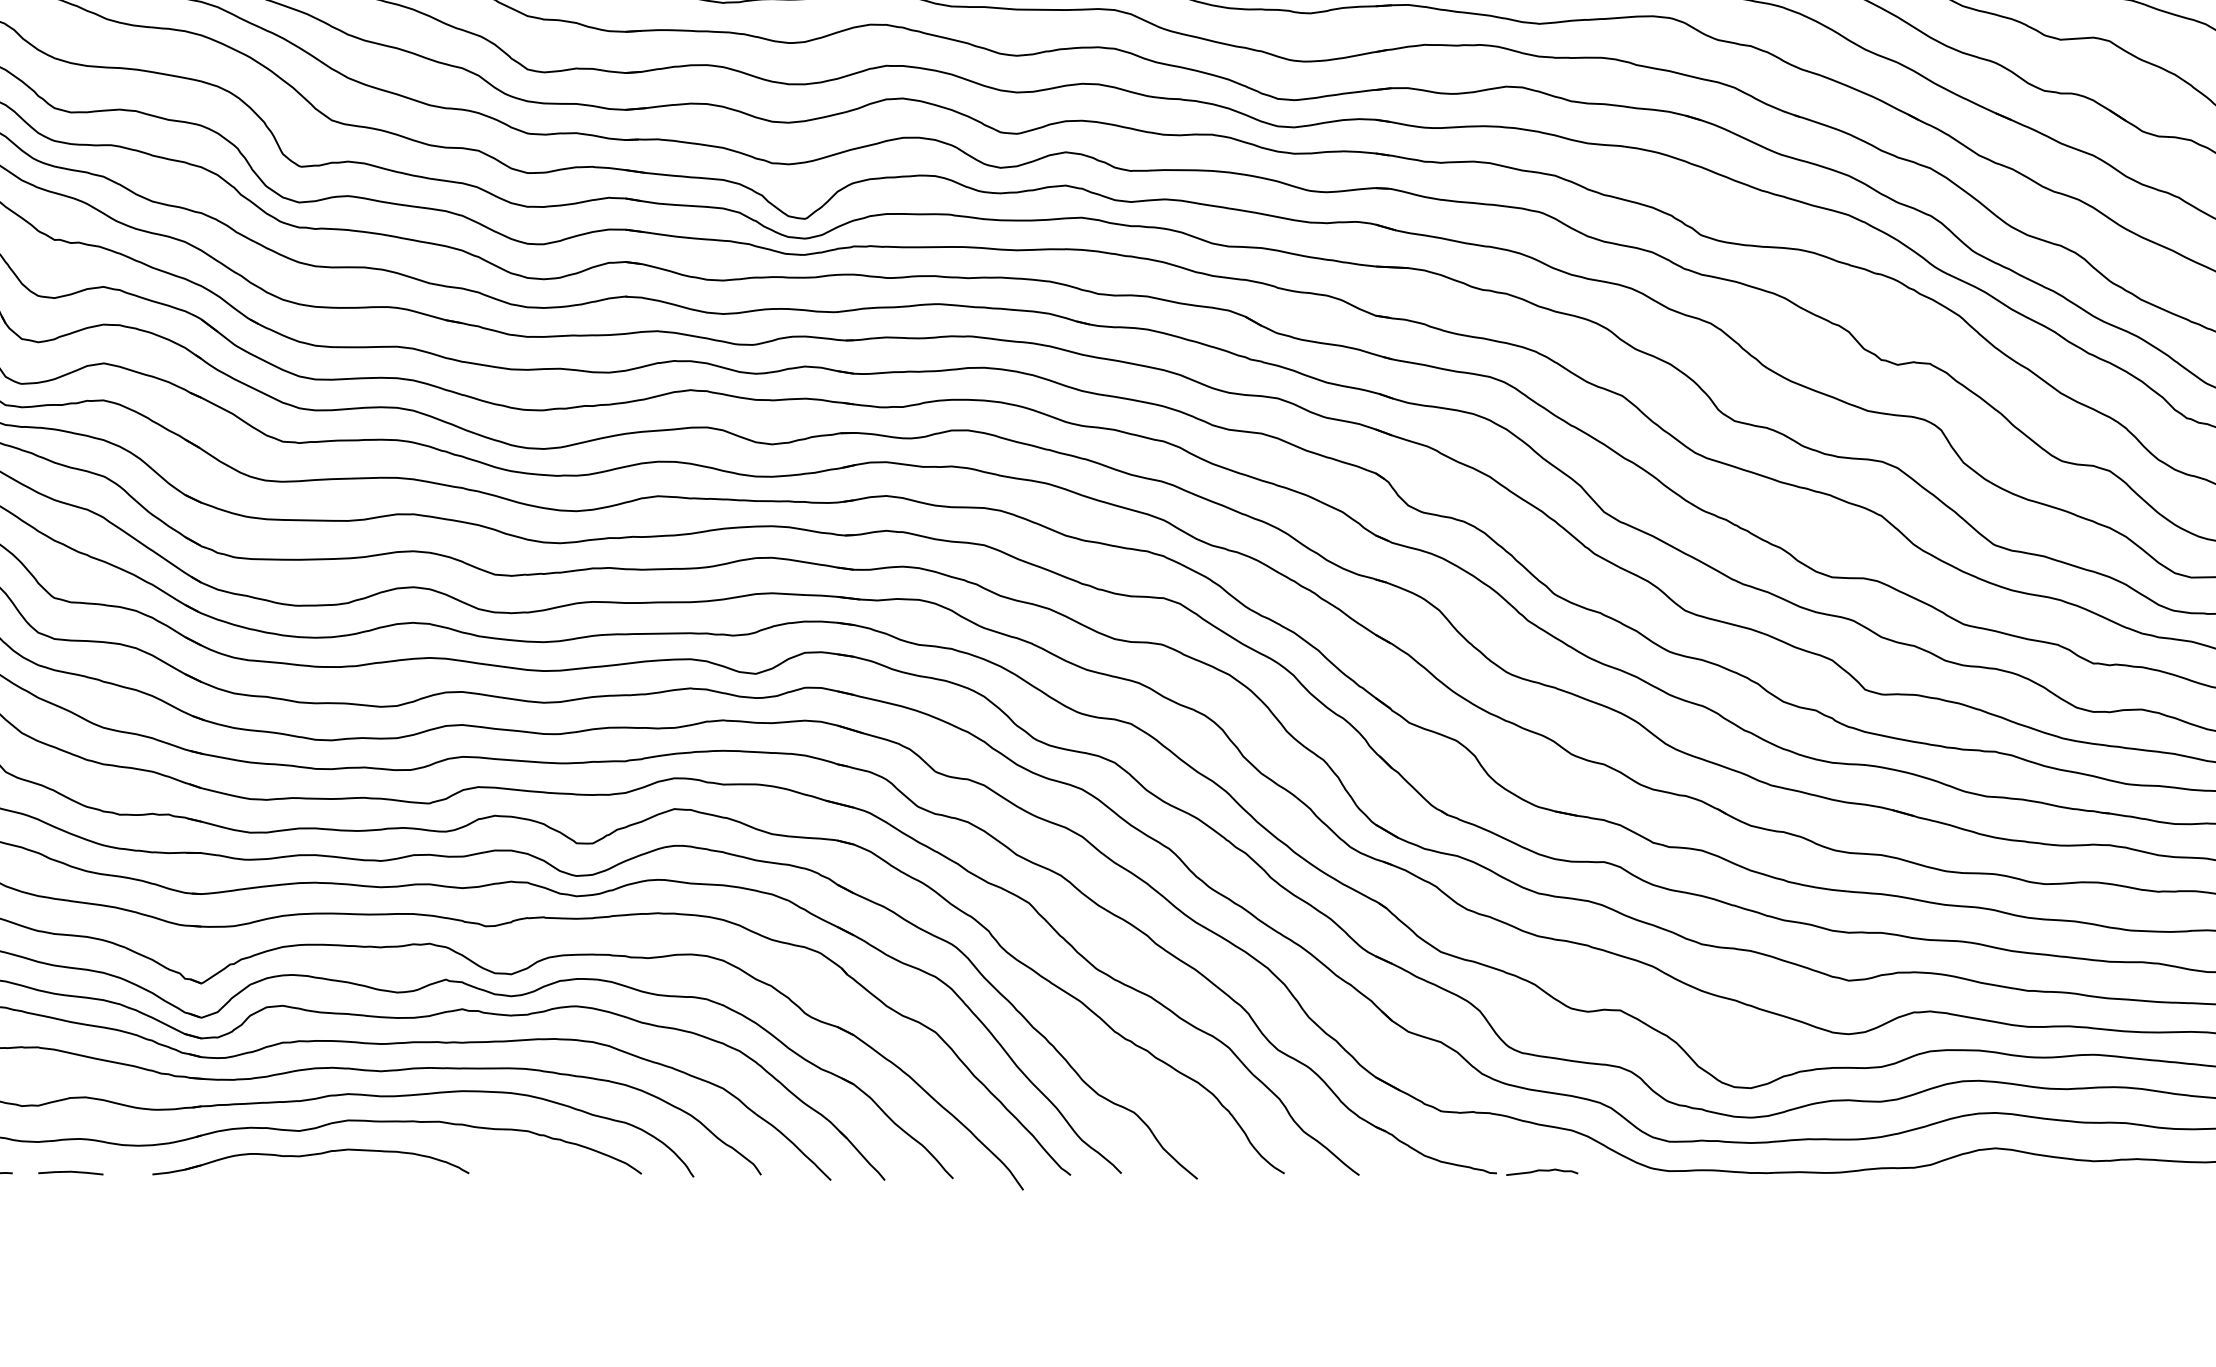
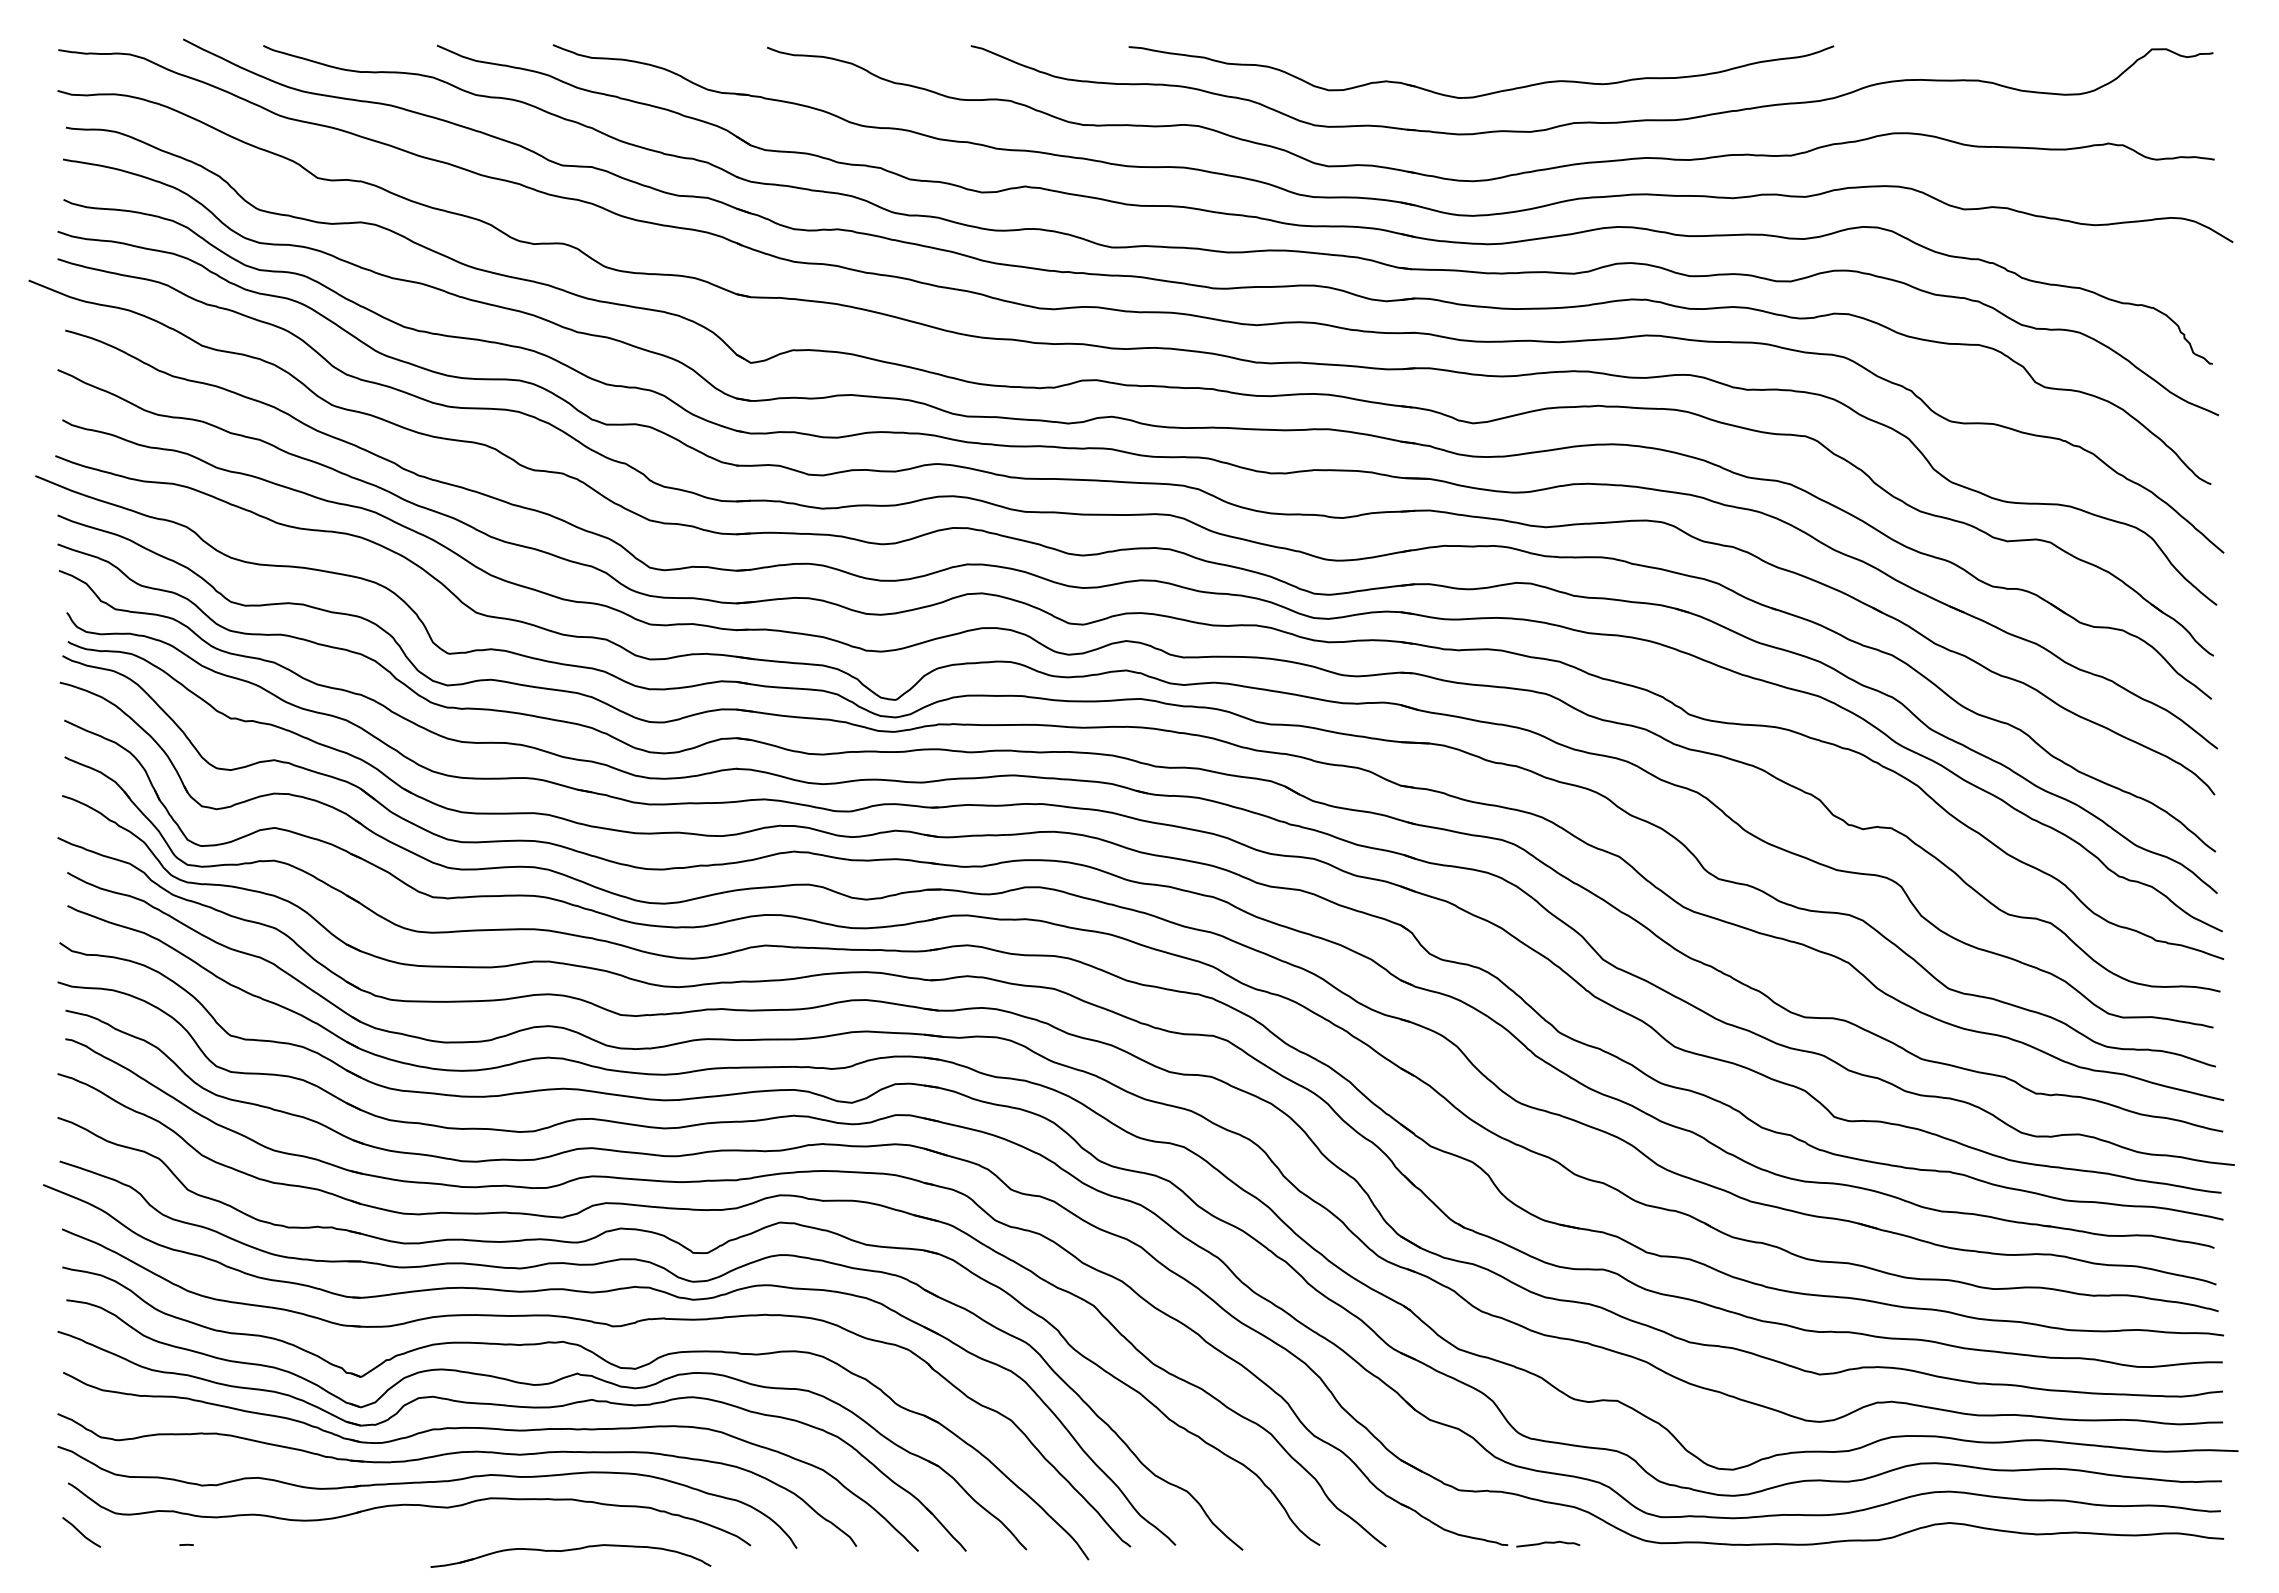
part: (310, 1161) -> (570, 1555), moved
curve: (71, 1172) -> (245, 1544), removed

